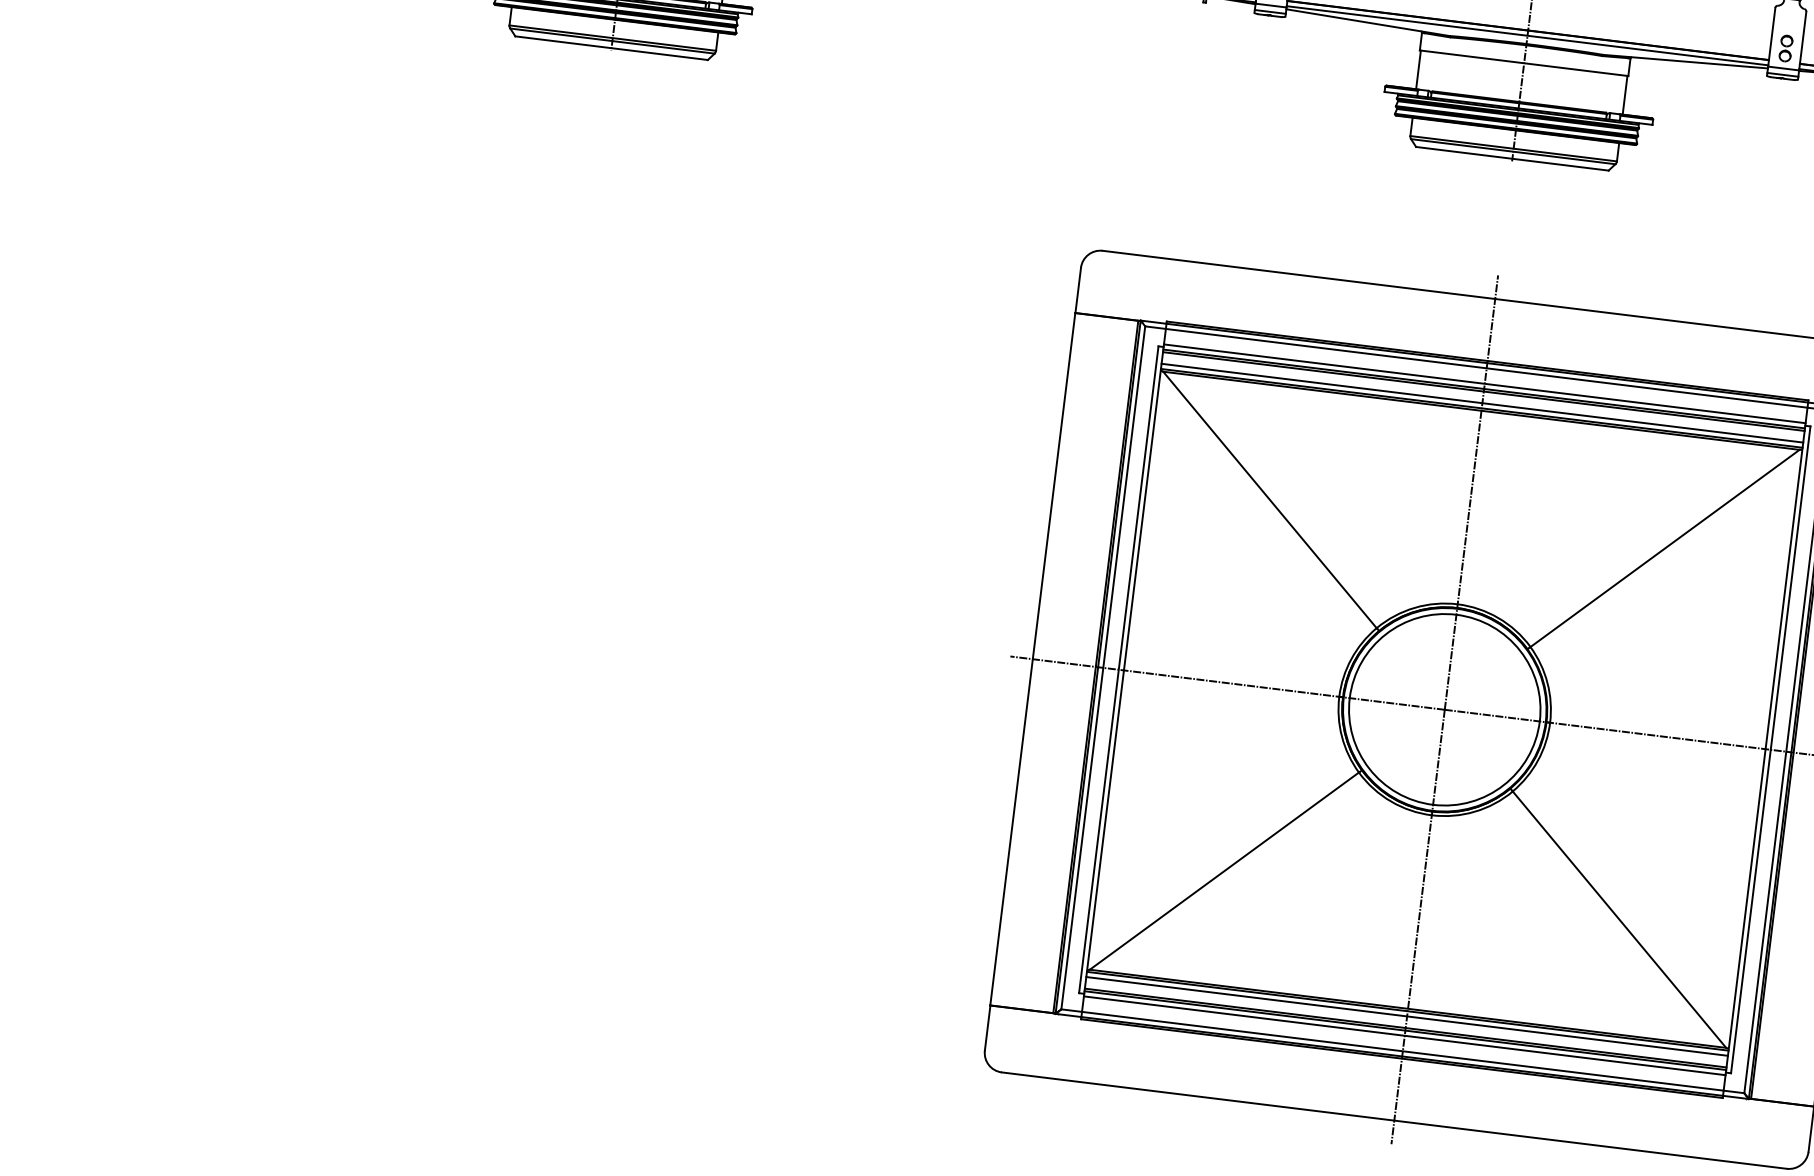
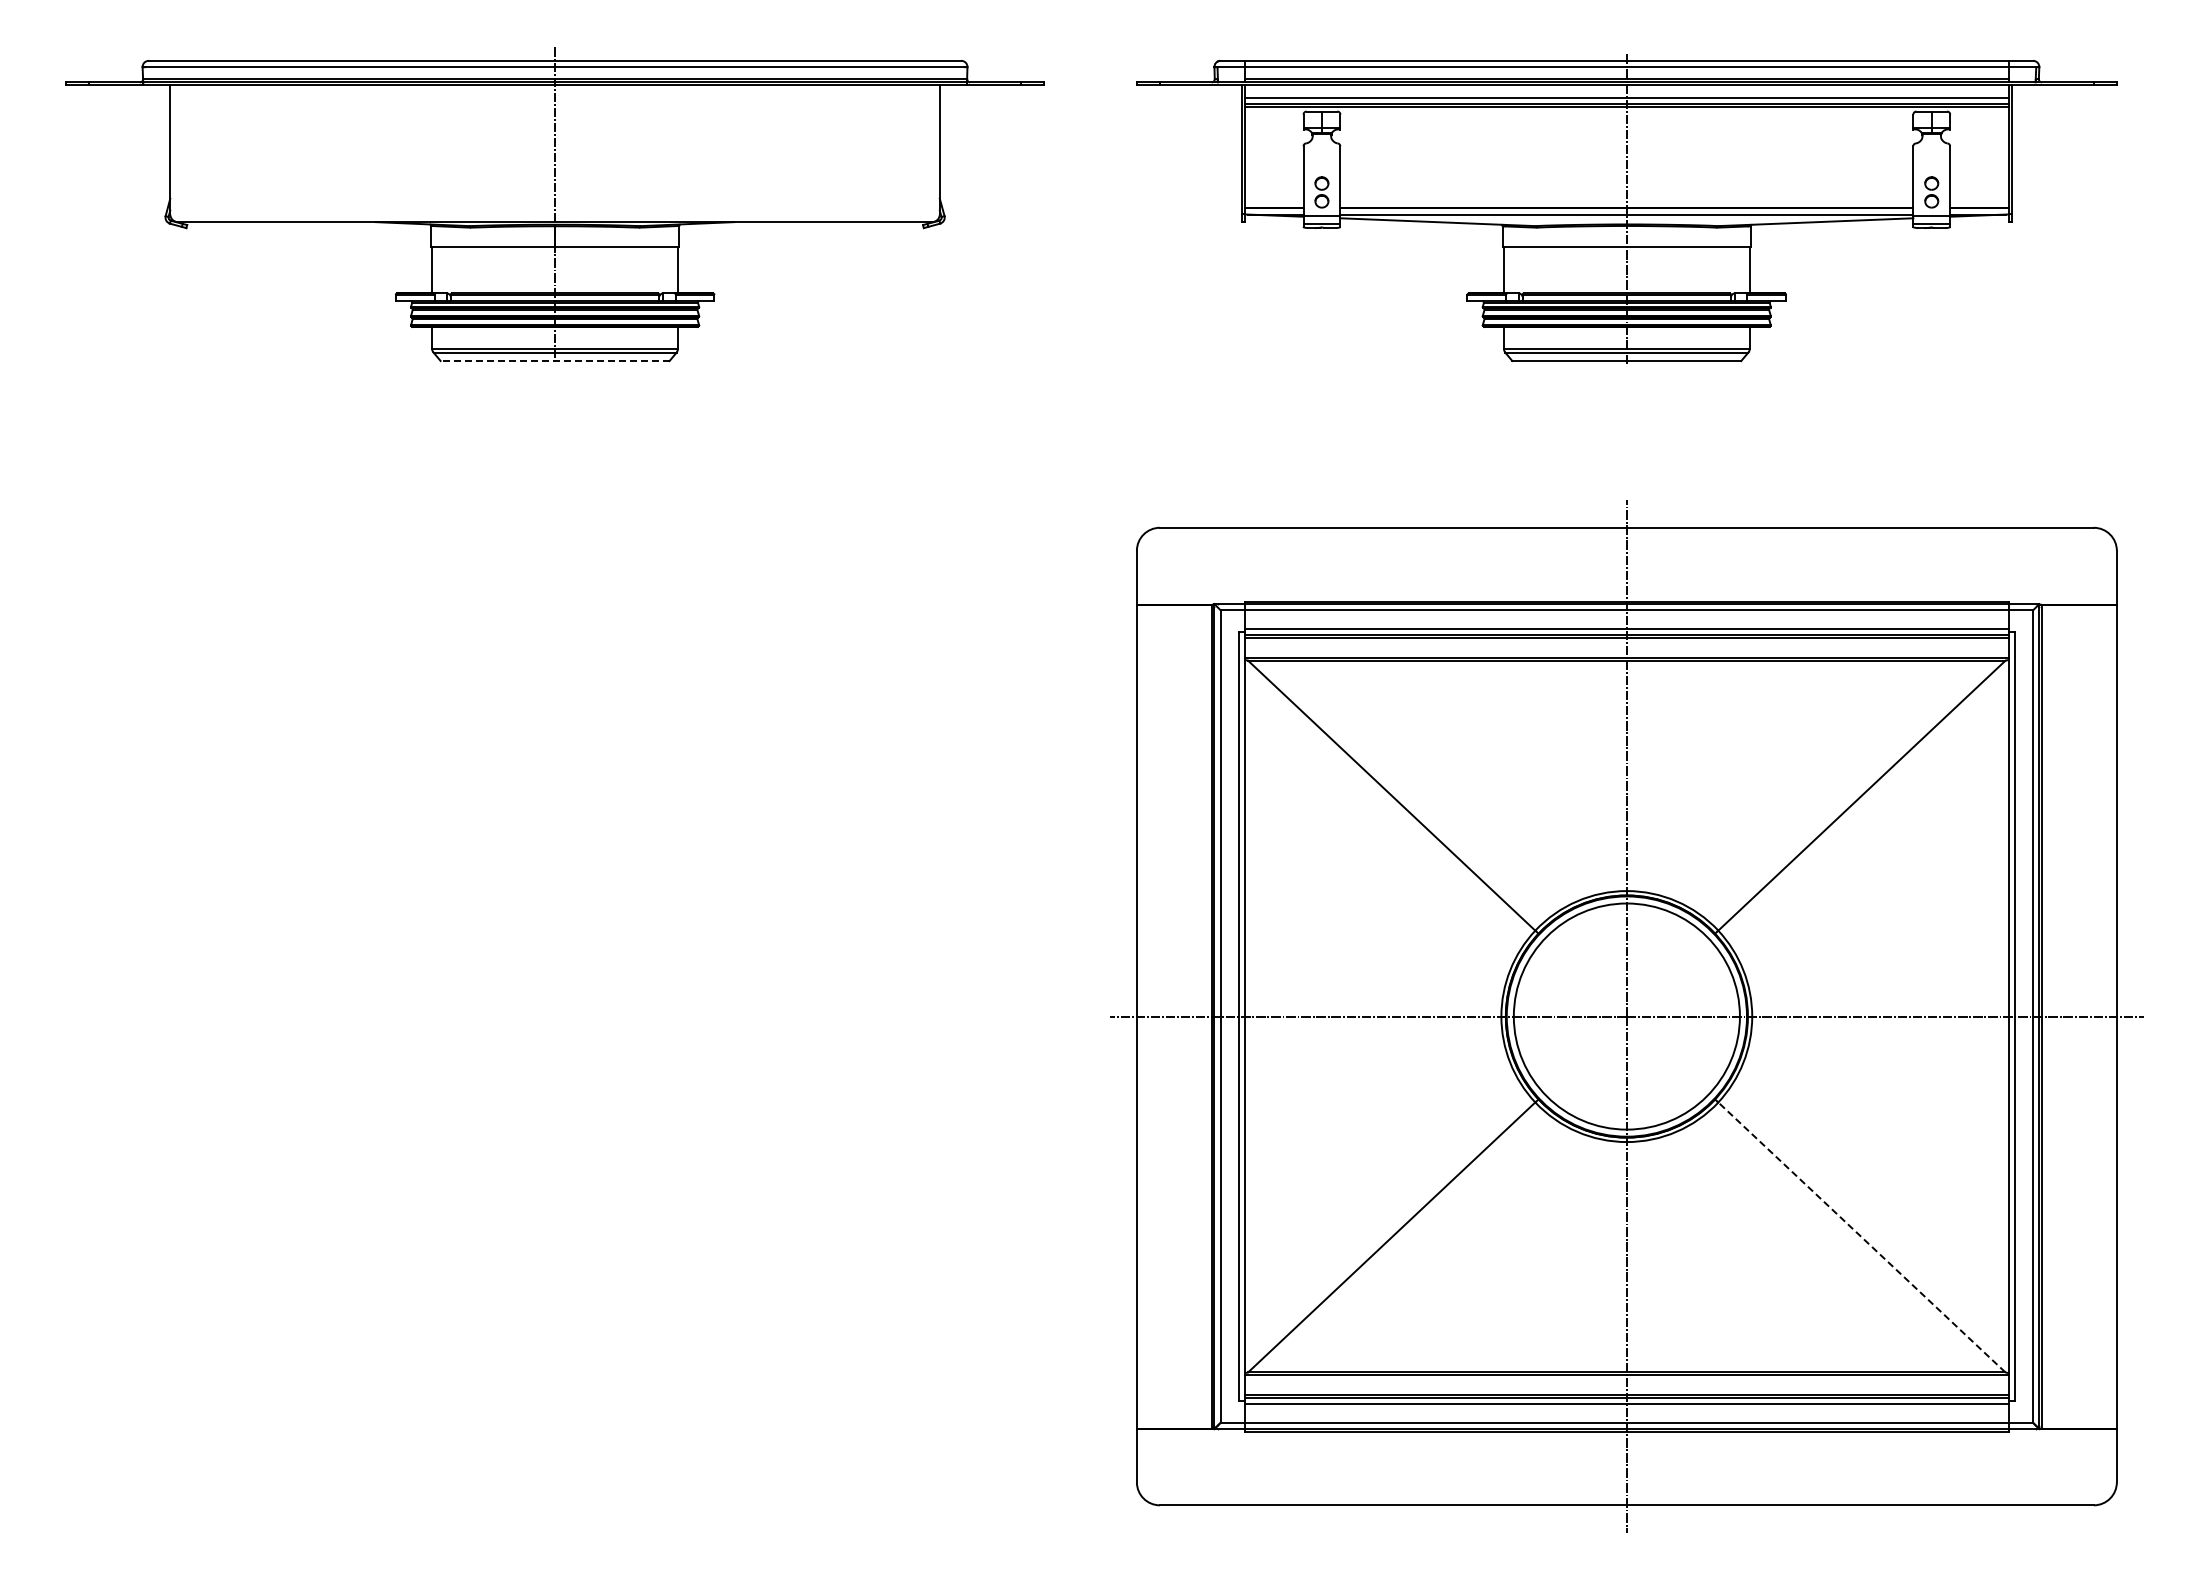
line: (611, 47) -> (555, 360), solid -> dashed
line: (1482, 402) -> (1626, 651), removed
line: (1619, 919) -> (1861, 1237), solid -> dashed
line: (1406, 1016) -> (1626, 1381), removed

